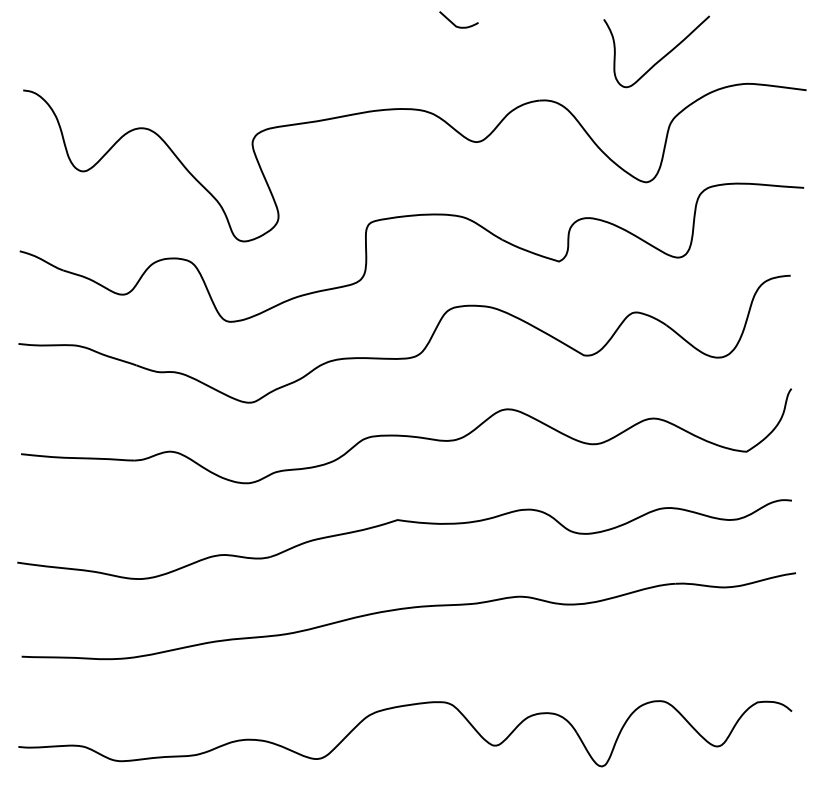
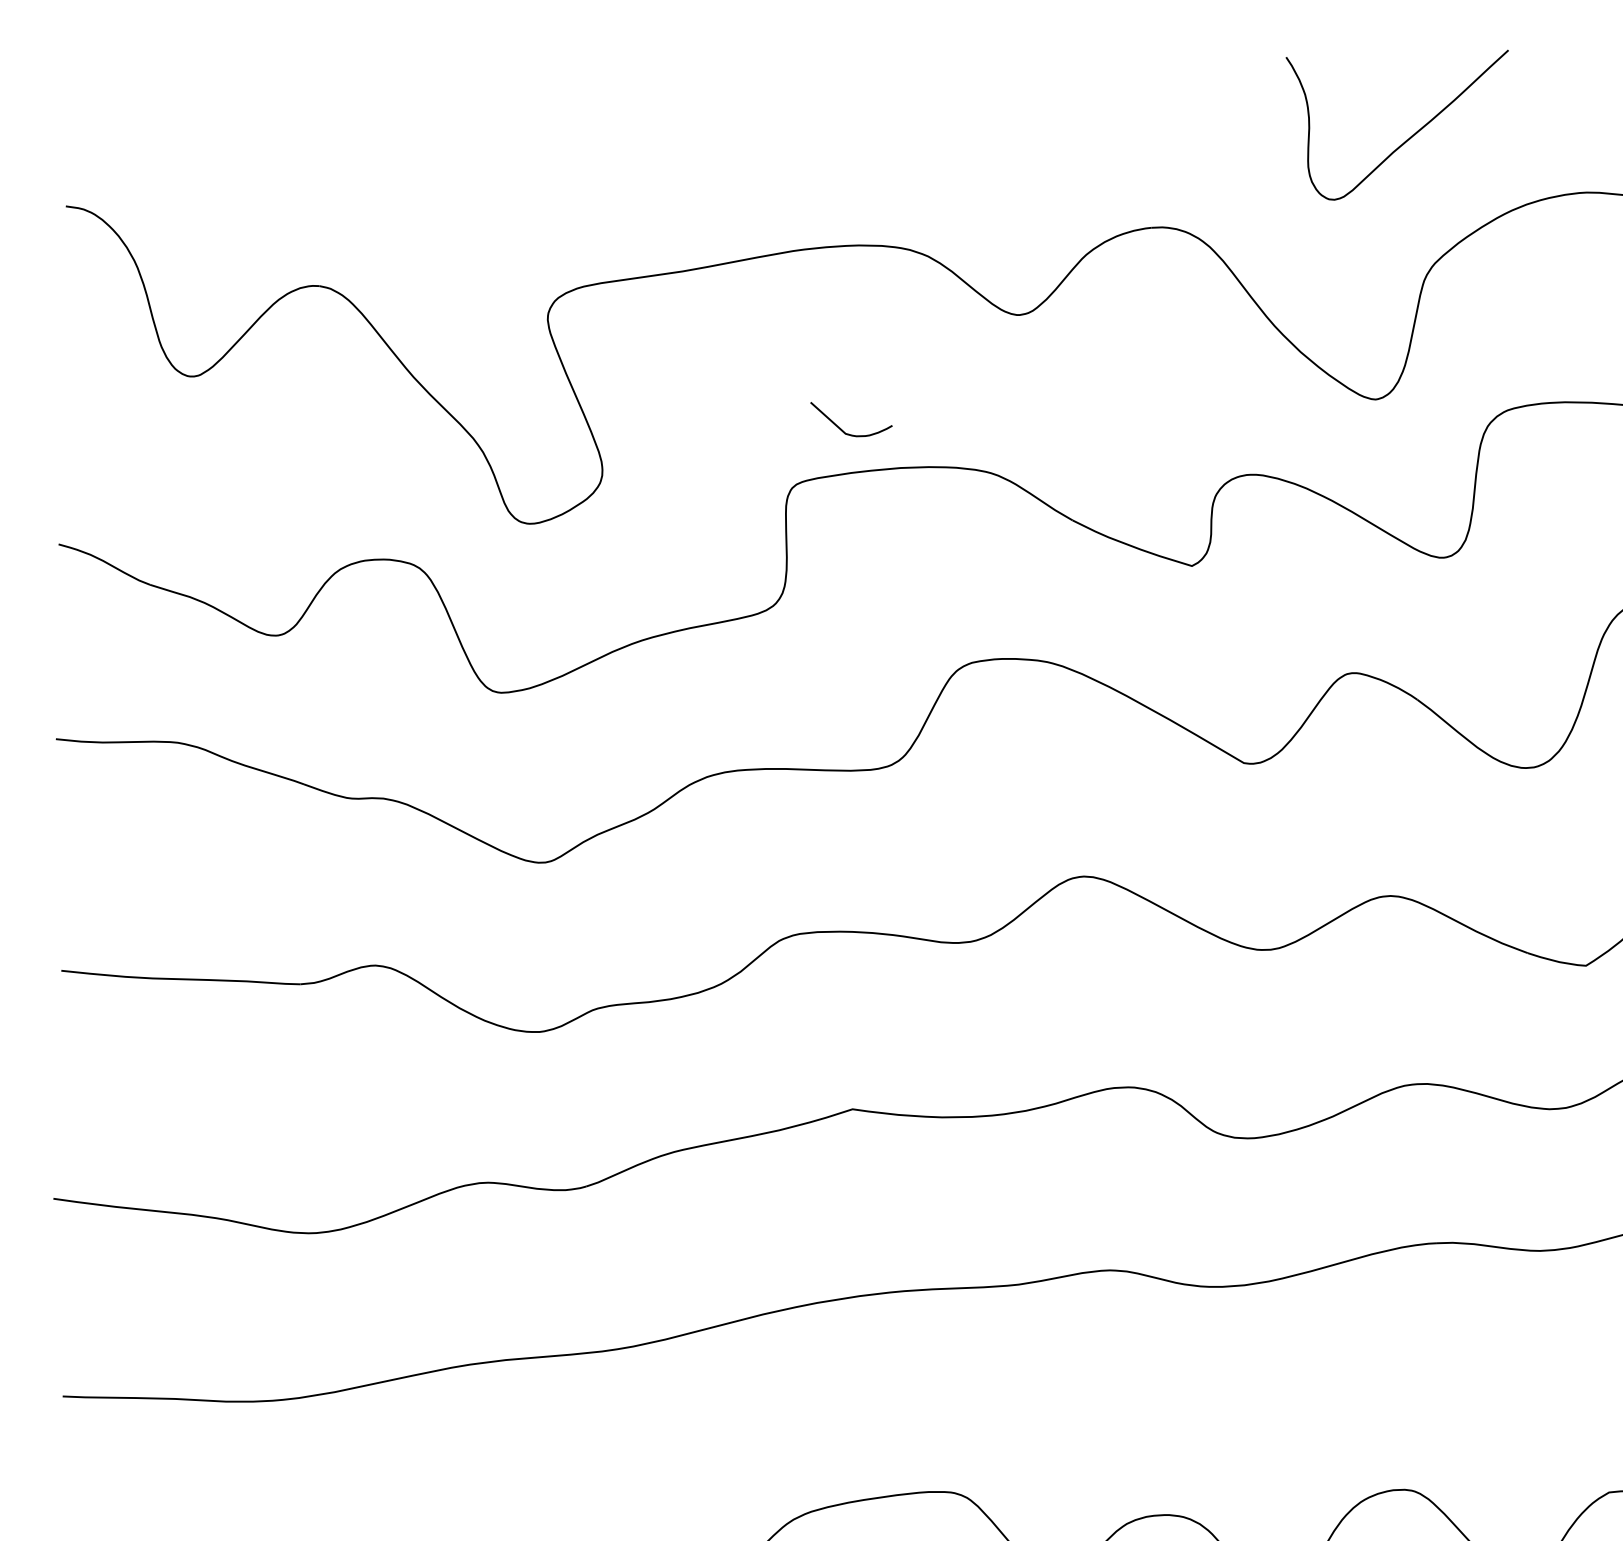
curve: (454, 23) -> (841, 427), moved

